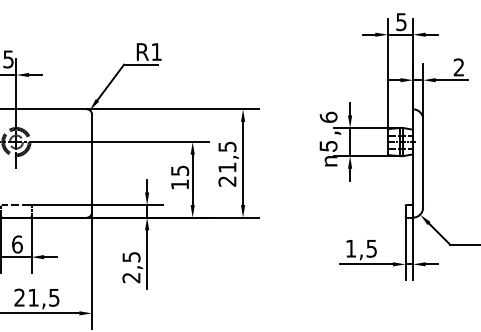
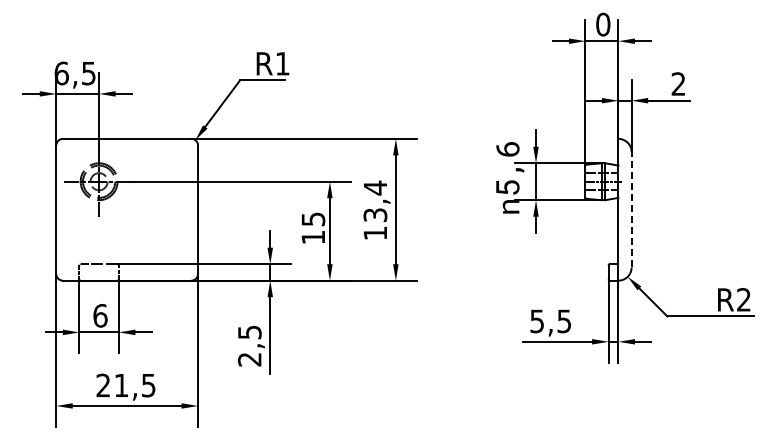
text: (401, 21) -> (603, 24), 5 -> 0
line: (423, 163) -> (631, 209), solid -> dashed
text: (227, 164) -> (375, 210), 21,5 -> 13,4
text: (350, 248) -> (536, 321), 1,5 -> 5,5

